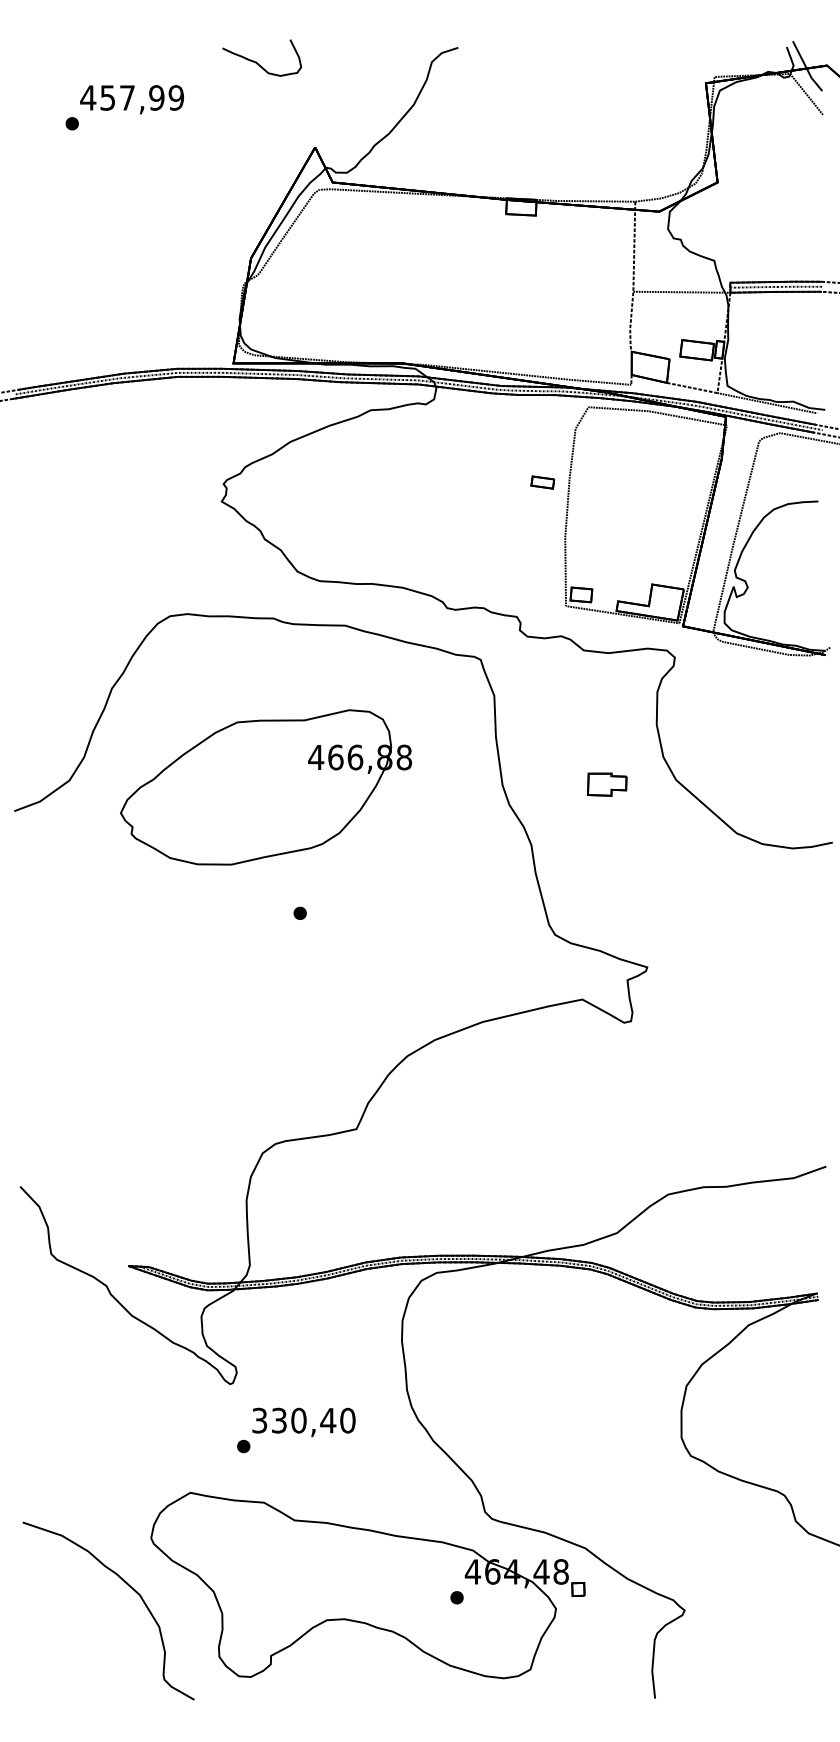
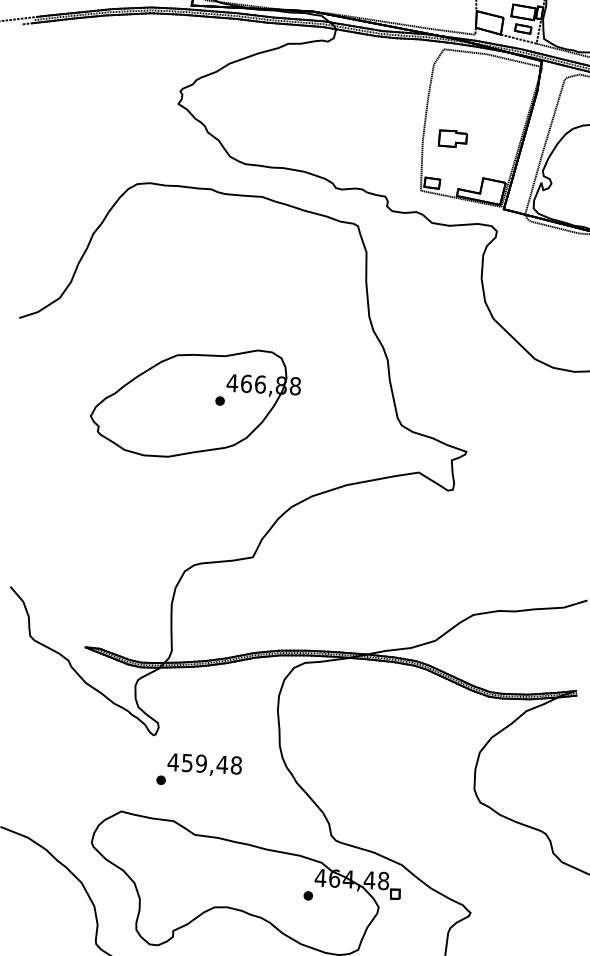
part: (542, 482) -> (523, 29), moved
part: (607, 784) -> (453, 138), moved
part: (265, 787) -> (195, 402), moved
text: (303, 1420) -> (204, 763), 330,40 -> 459,48

